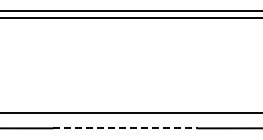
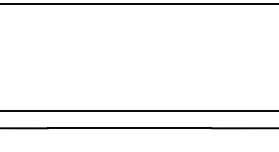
line: (125, 128) -> (129, 128), dashed -> solid

